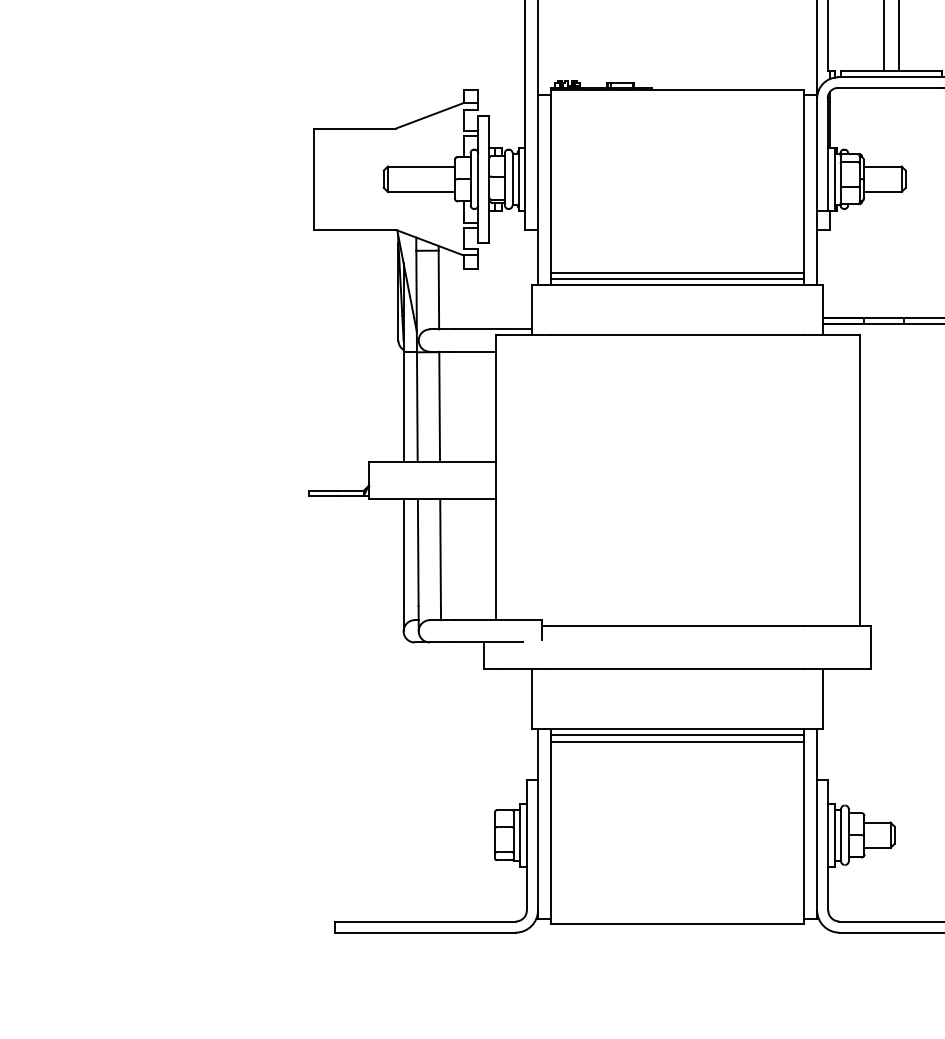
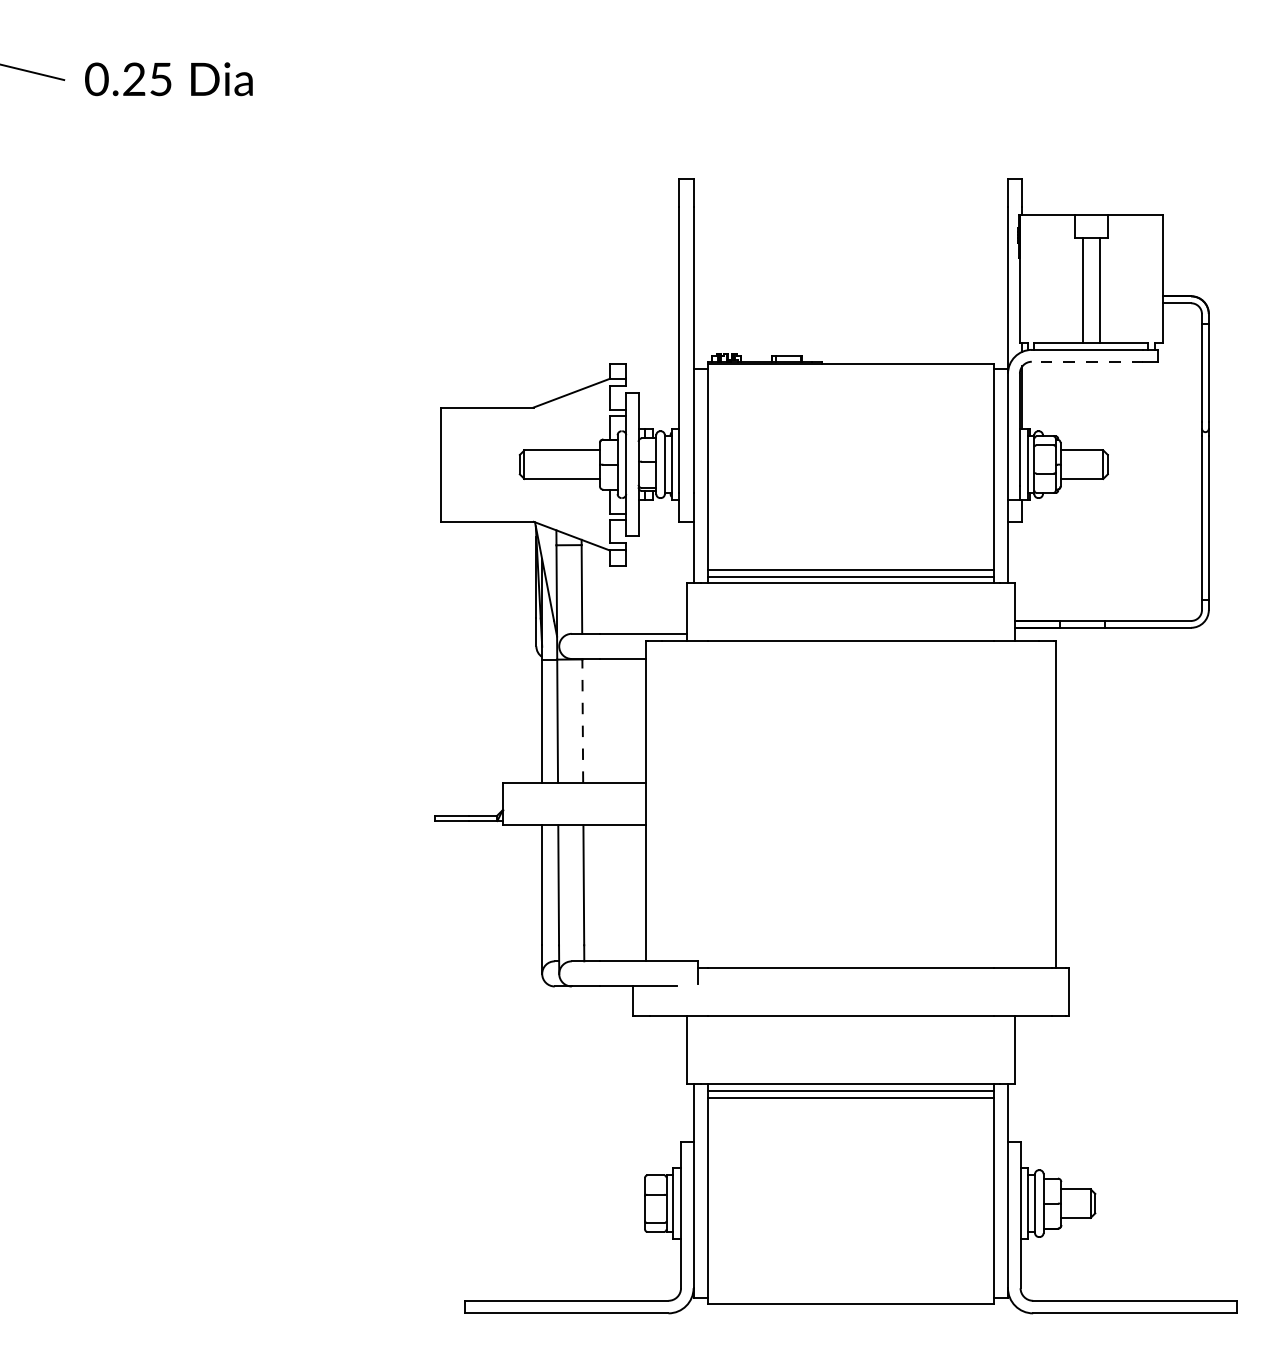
line: (887, 87) -> (1087, 361), solid -> dashed
line: (439, 407) -> (582, 721), solid -> dashed

